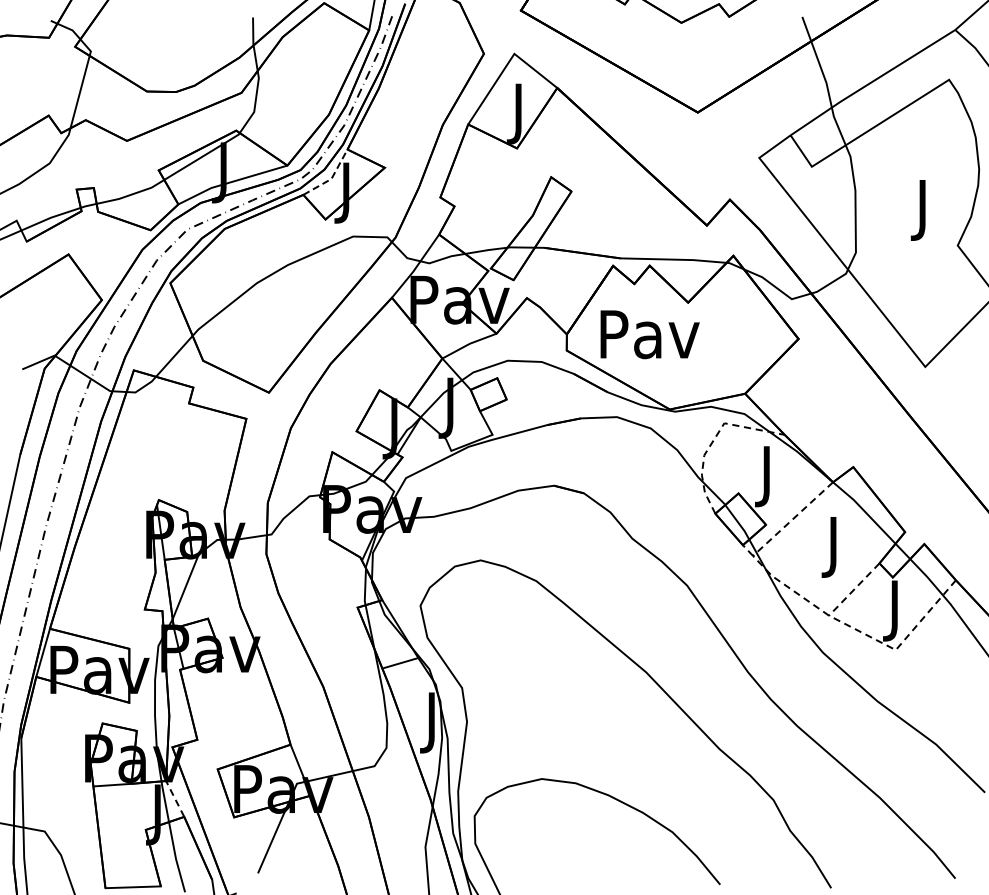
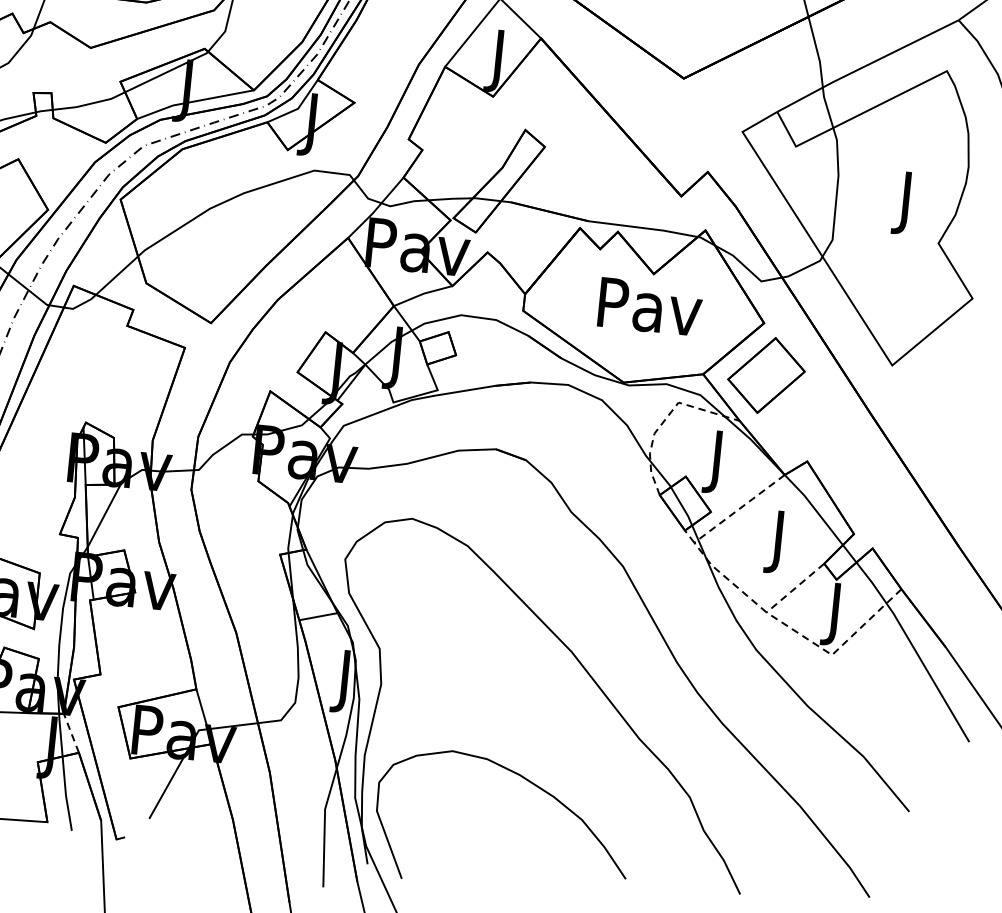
line: (331, 178) -> (298, 108), dashed -> solid
text: (649, 334) -> (649, 306), moved
part: (805, 388) -> (766, 375), added

